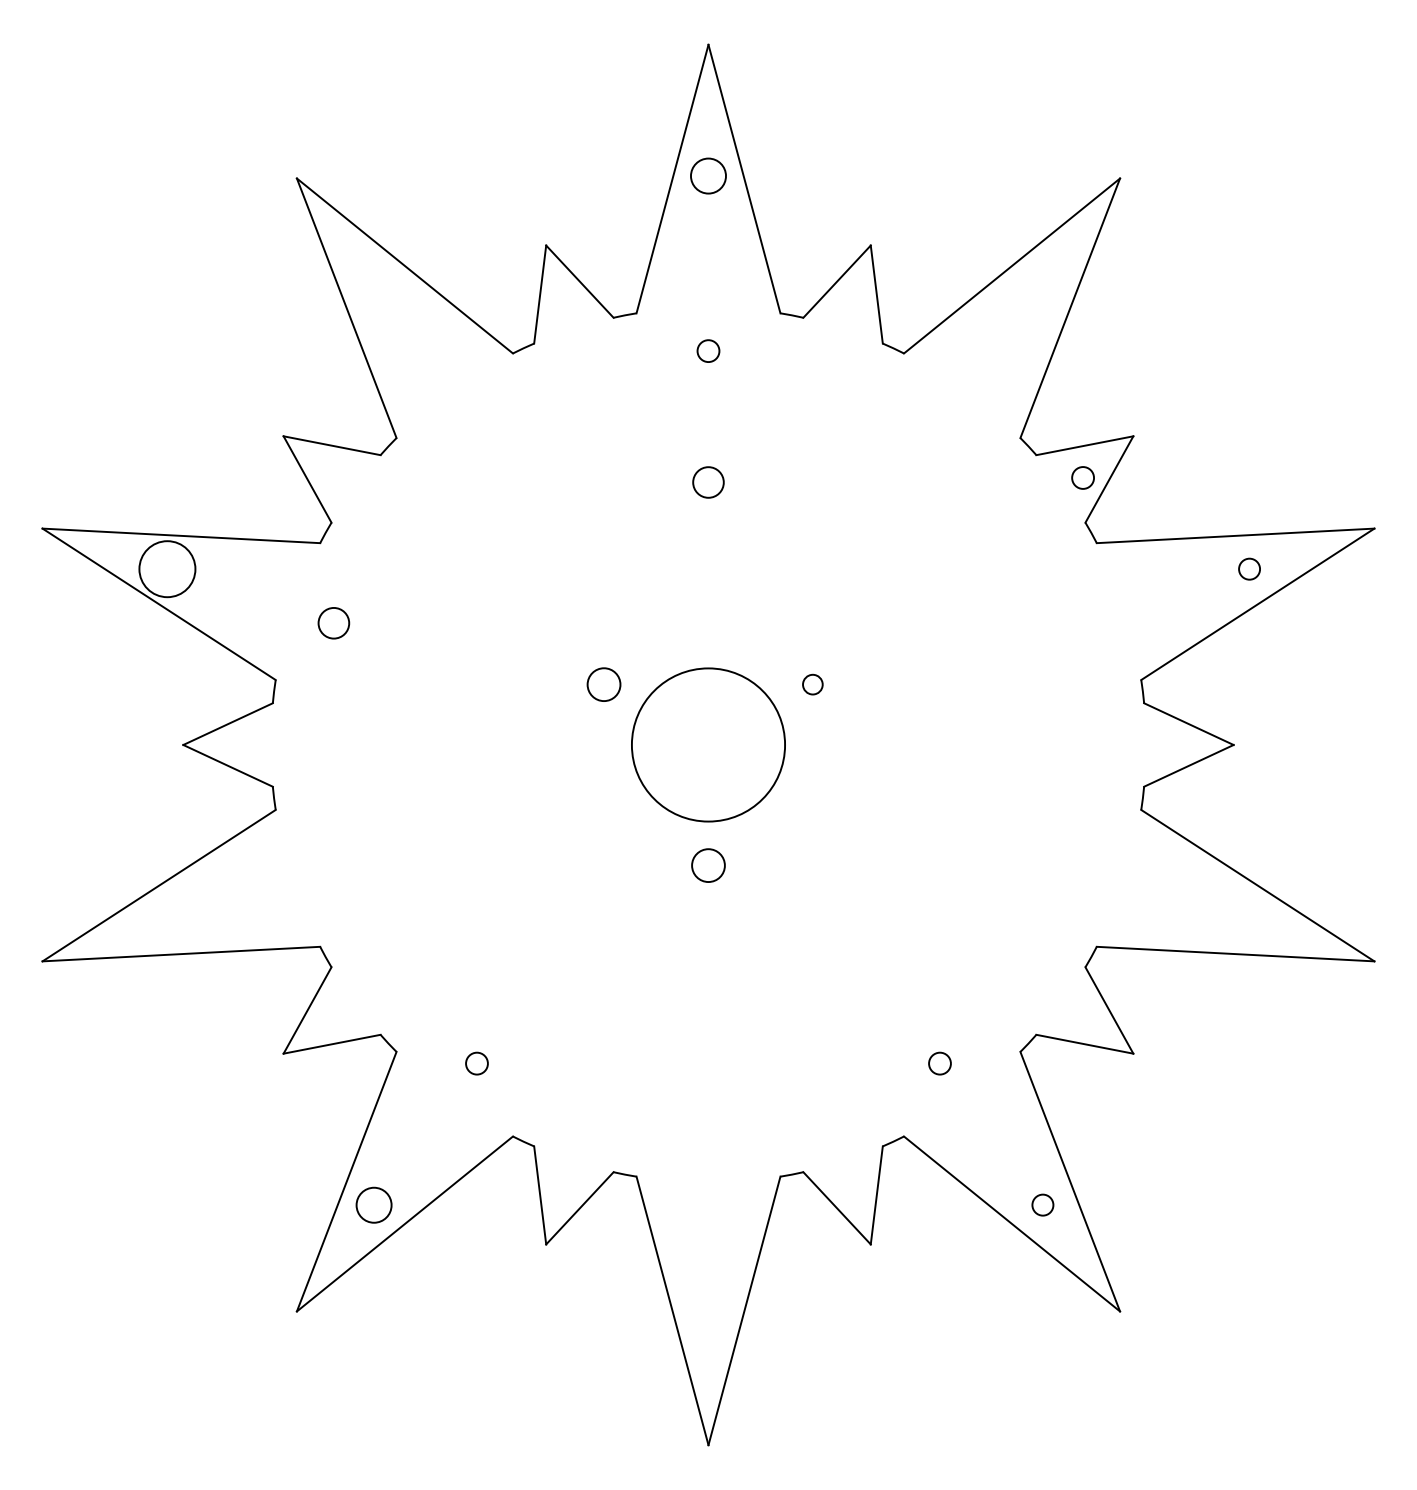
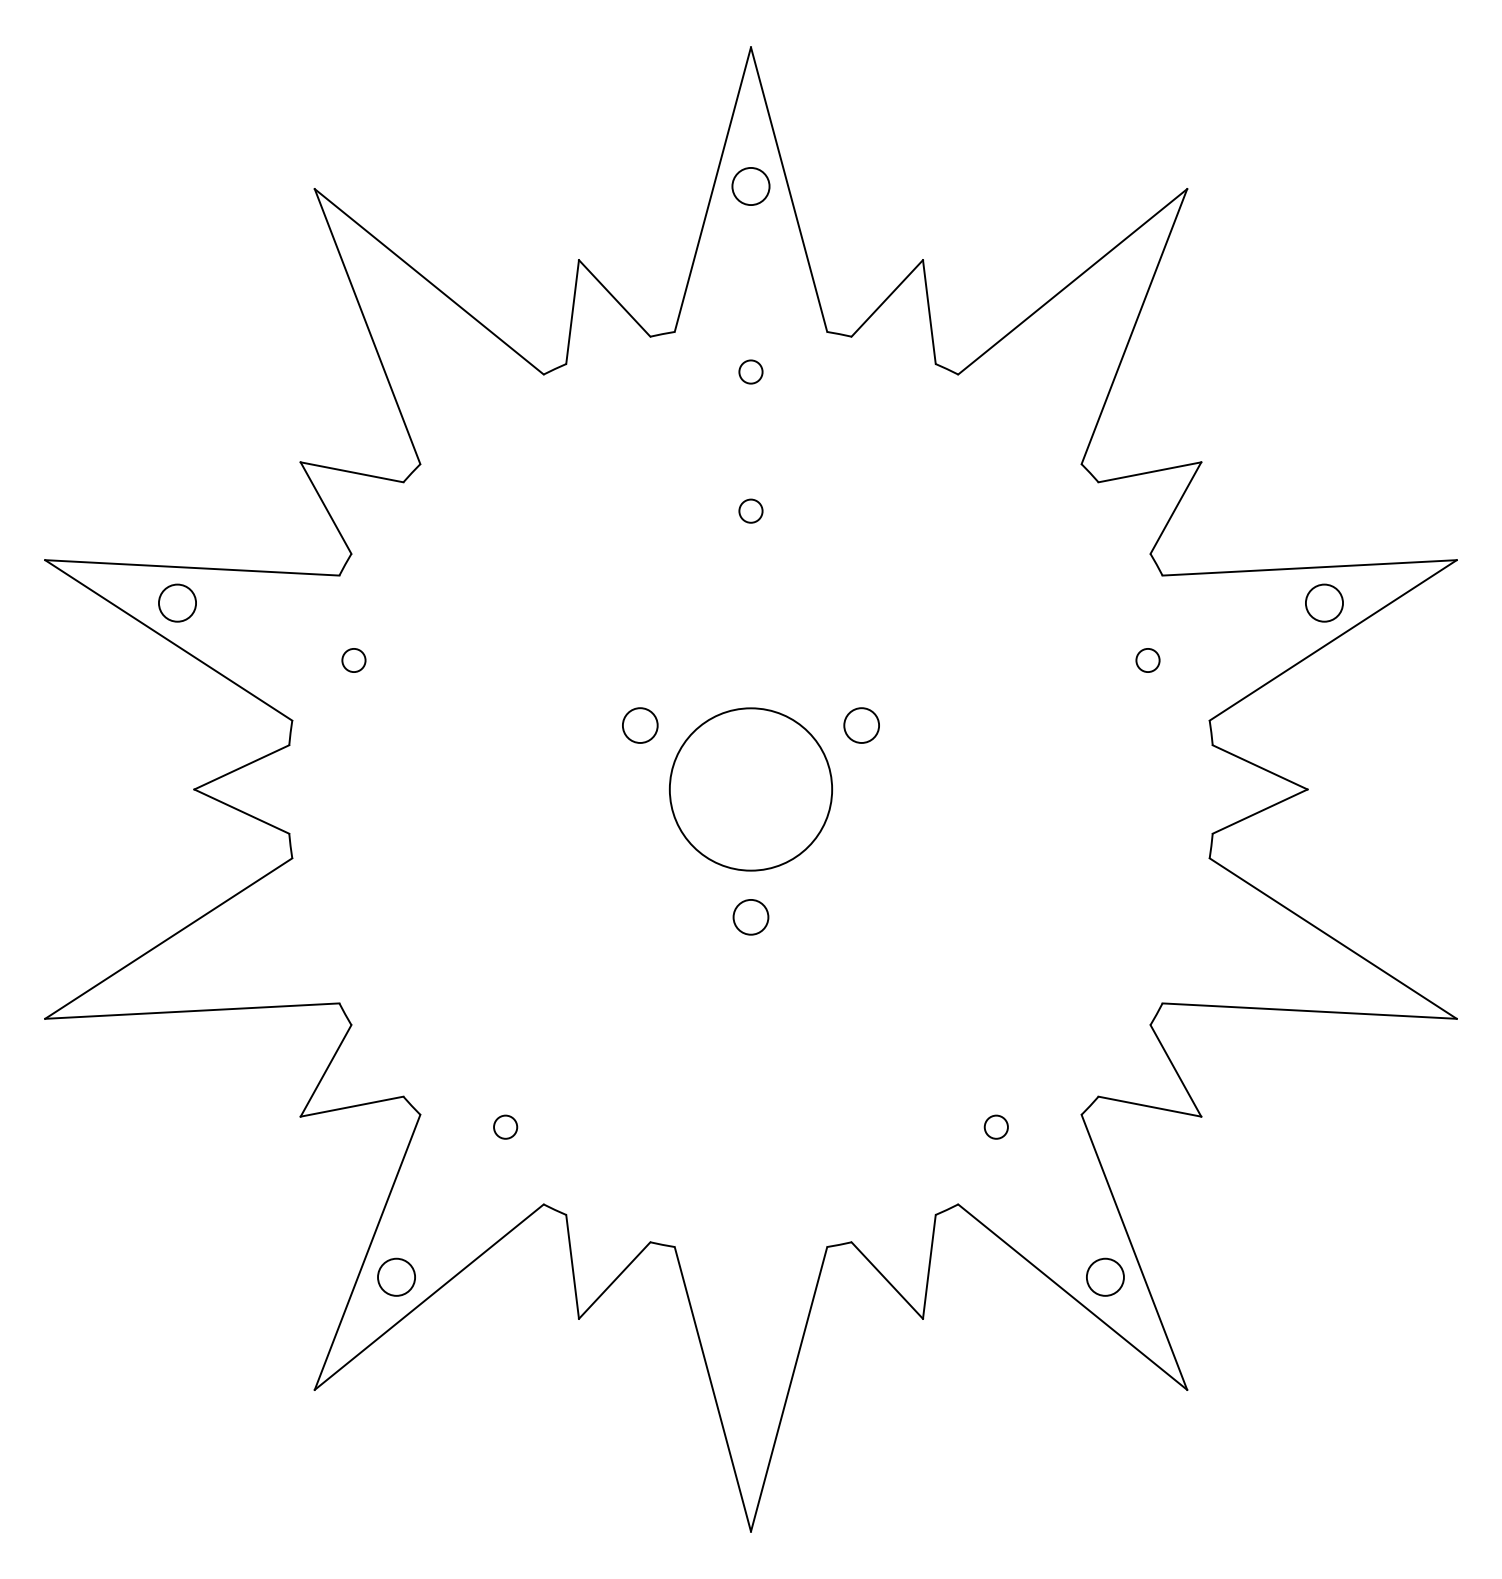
circle: (1082, 477) -> (1147, 660), moved
circle: (708, 481) -> (750, 510), size x0.71
circle: (167, 568) -> (177, 602), size x0.62
circle: (1249, 568) -> (1324, 602), size x1.67
circle: (333, 623) -> (353, 660), size x0.71
circle: (812, 684) -> (861, 725), size x1.67
circle: (1042, 1204) -> (1105, 1276), size x1.67

